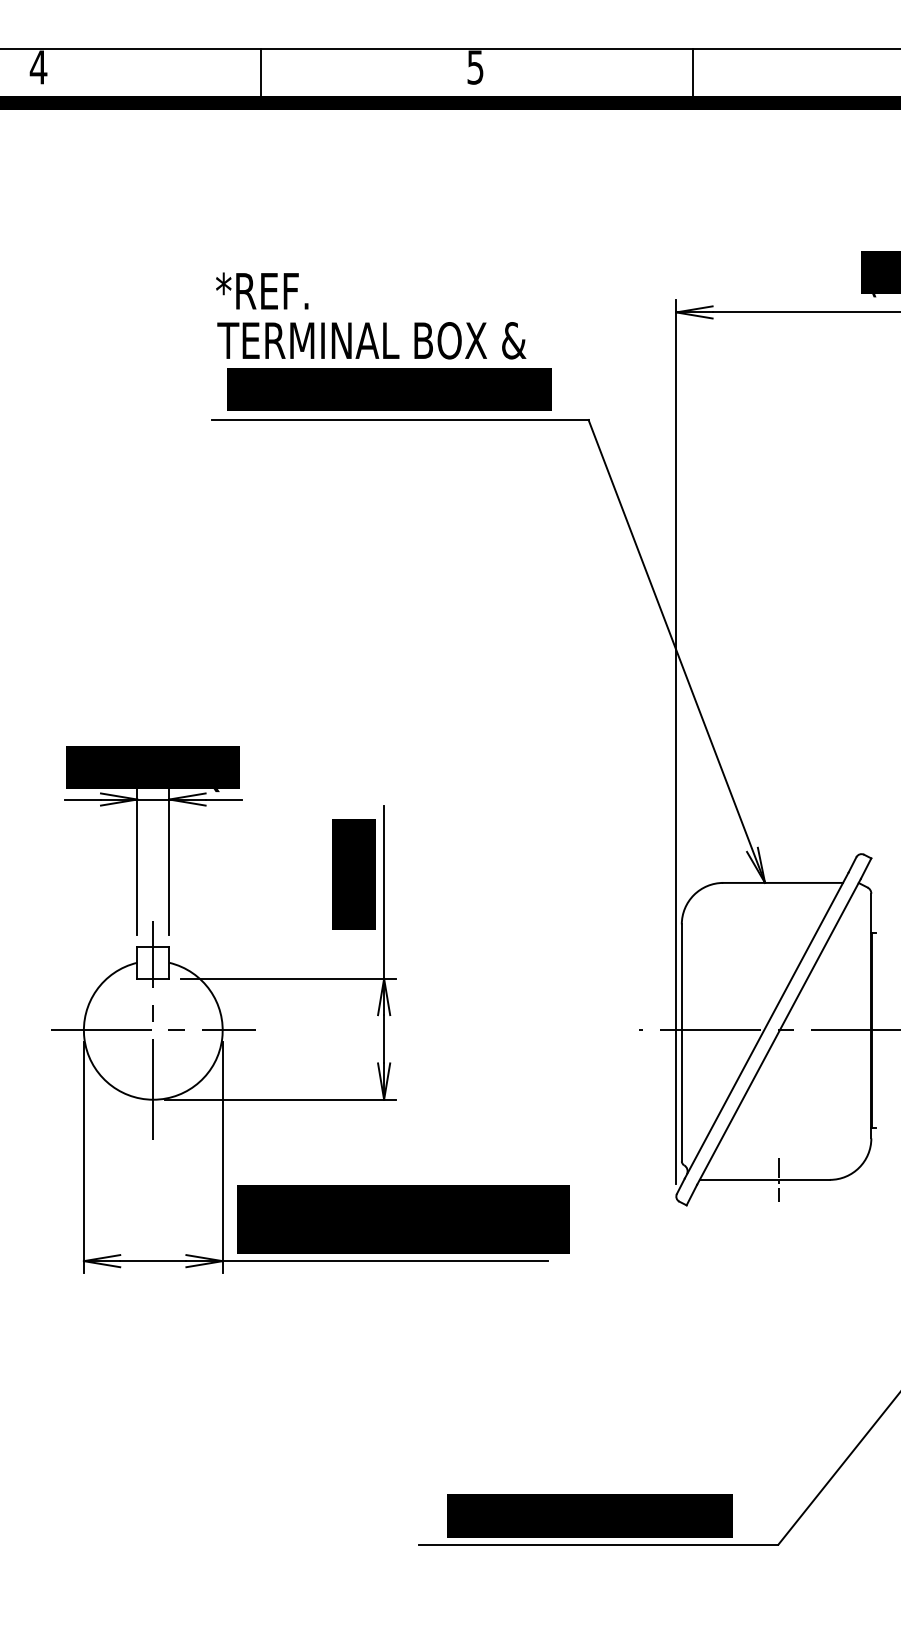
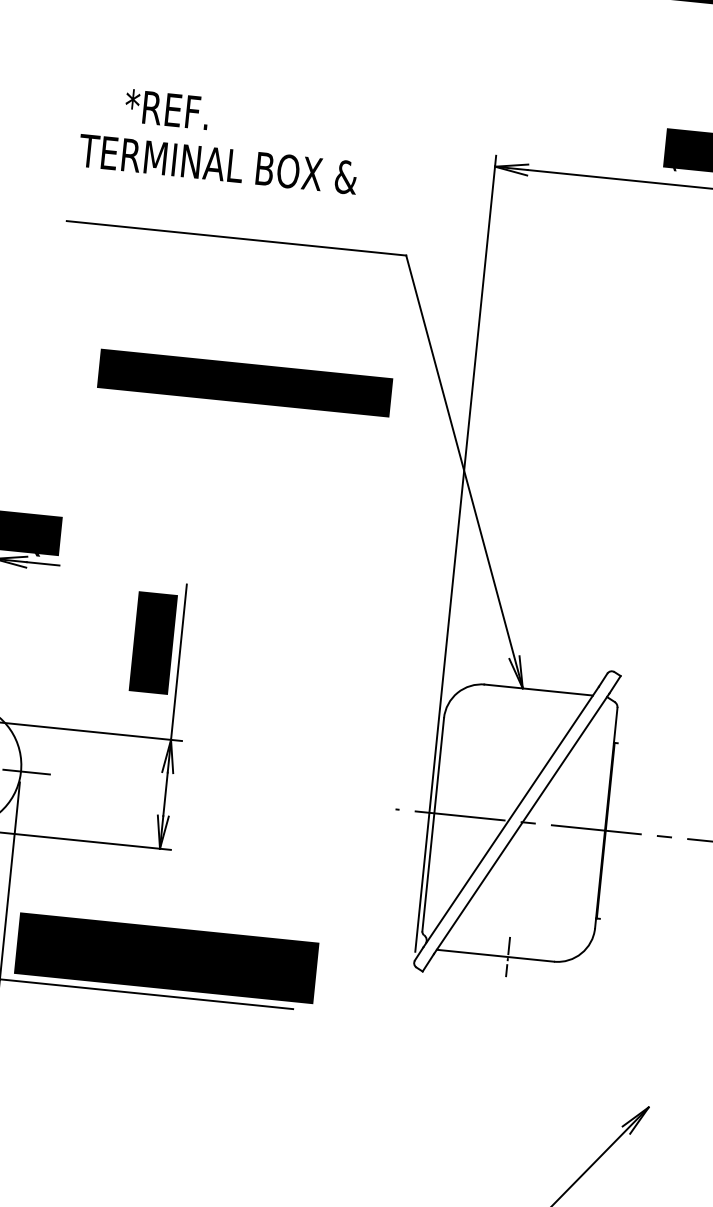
text: (262, 290) -> (167, 108), moved
text: (389, 389) -> (244, 383), moved

